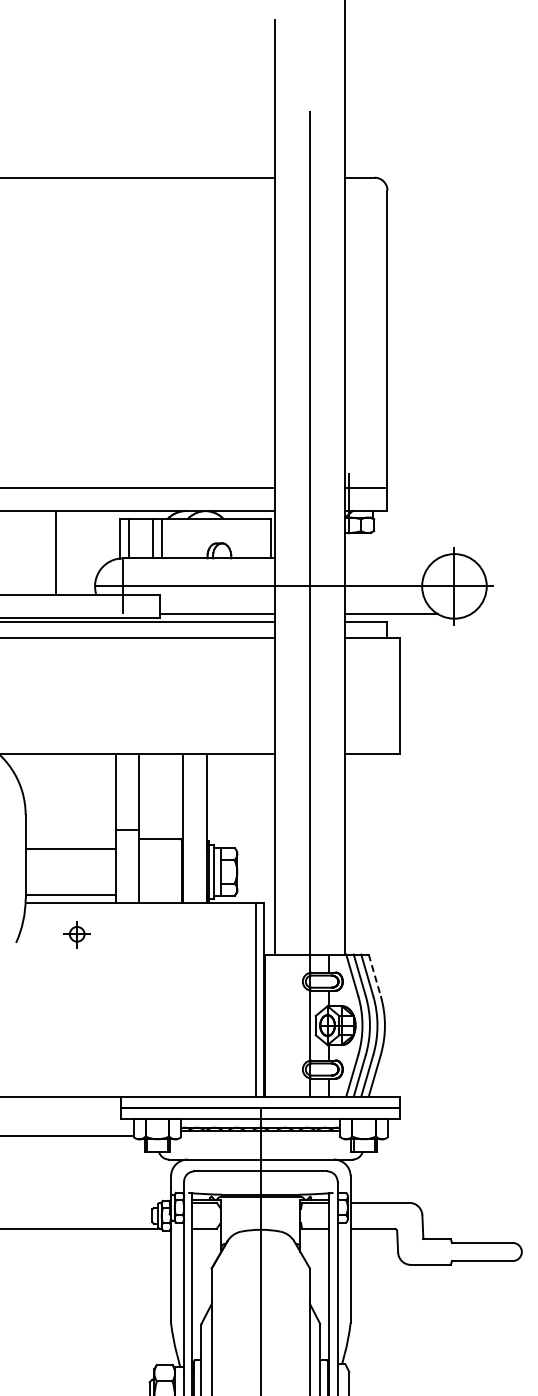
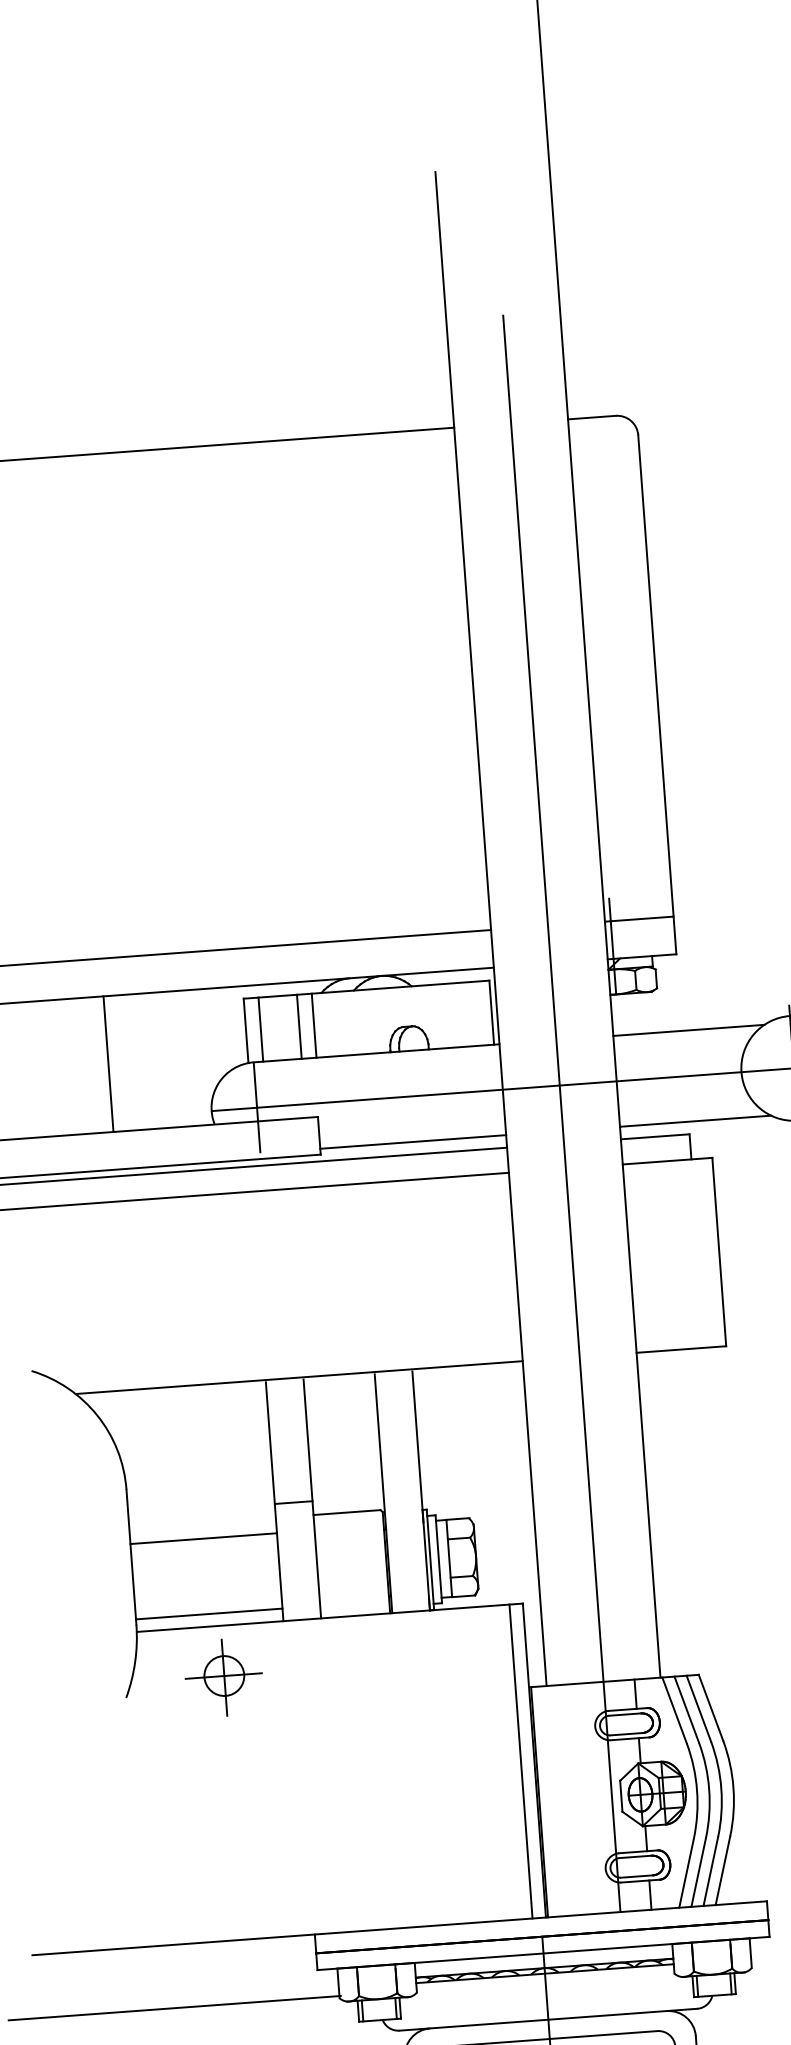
line: (55, 552) -> (107, 1063), moved
line: (391, 558) -> (688, 1030), added
part: (76, 934) -> (223, 1677), size x1.67
line: (374, 975) -> (710, 1708), dashed -> solid

